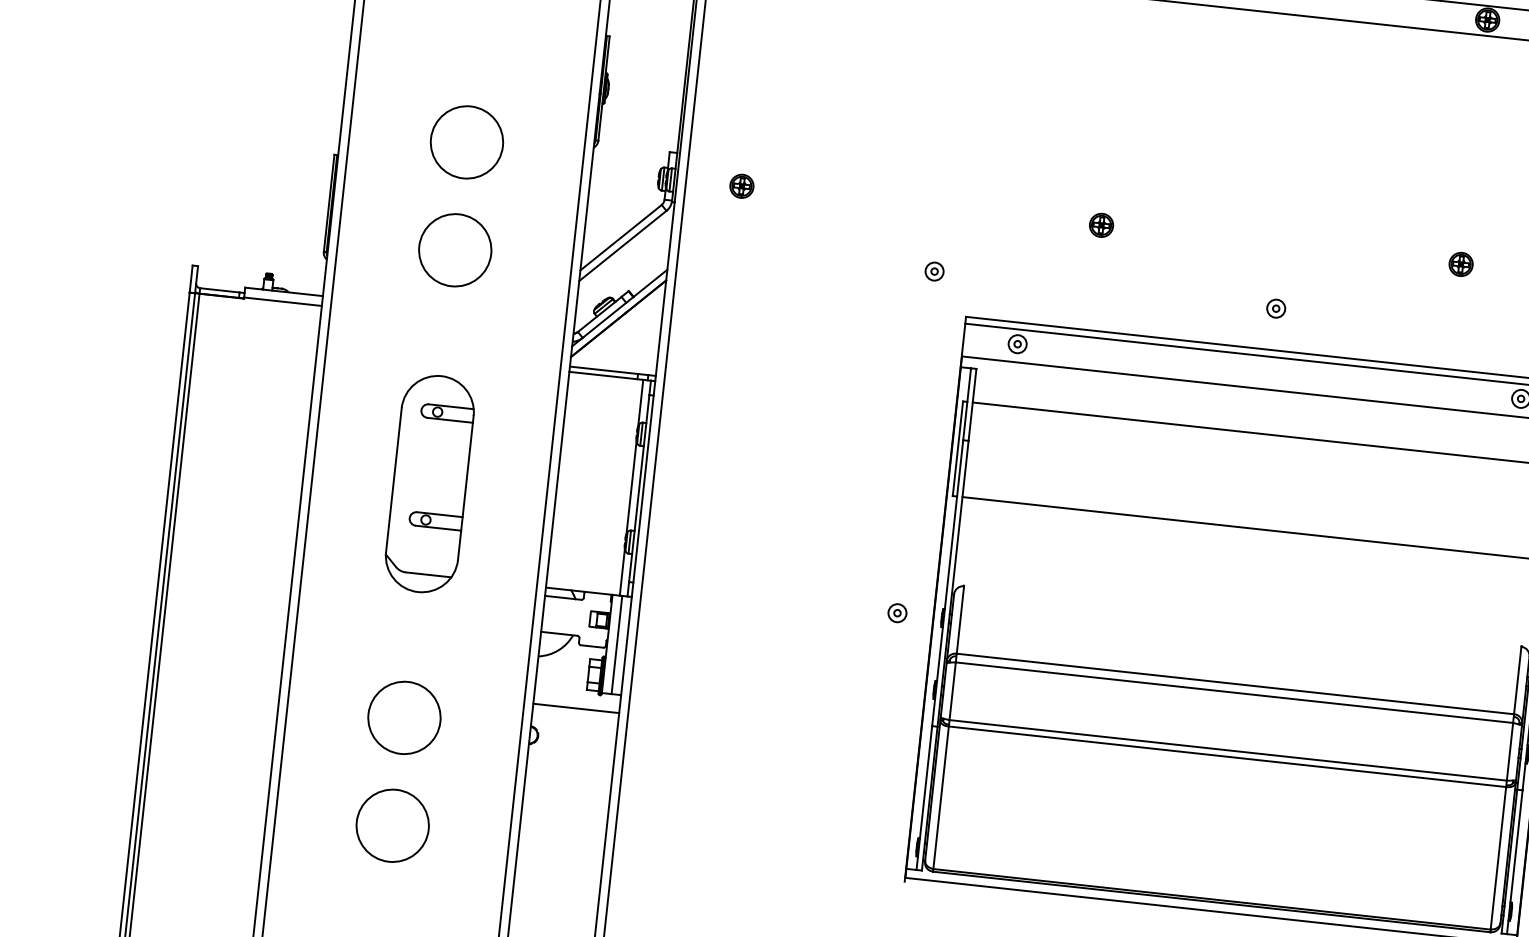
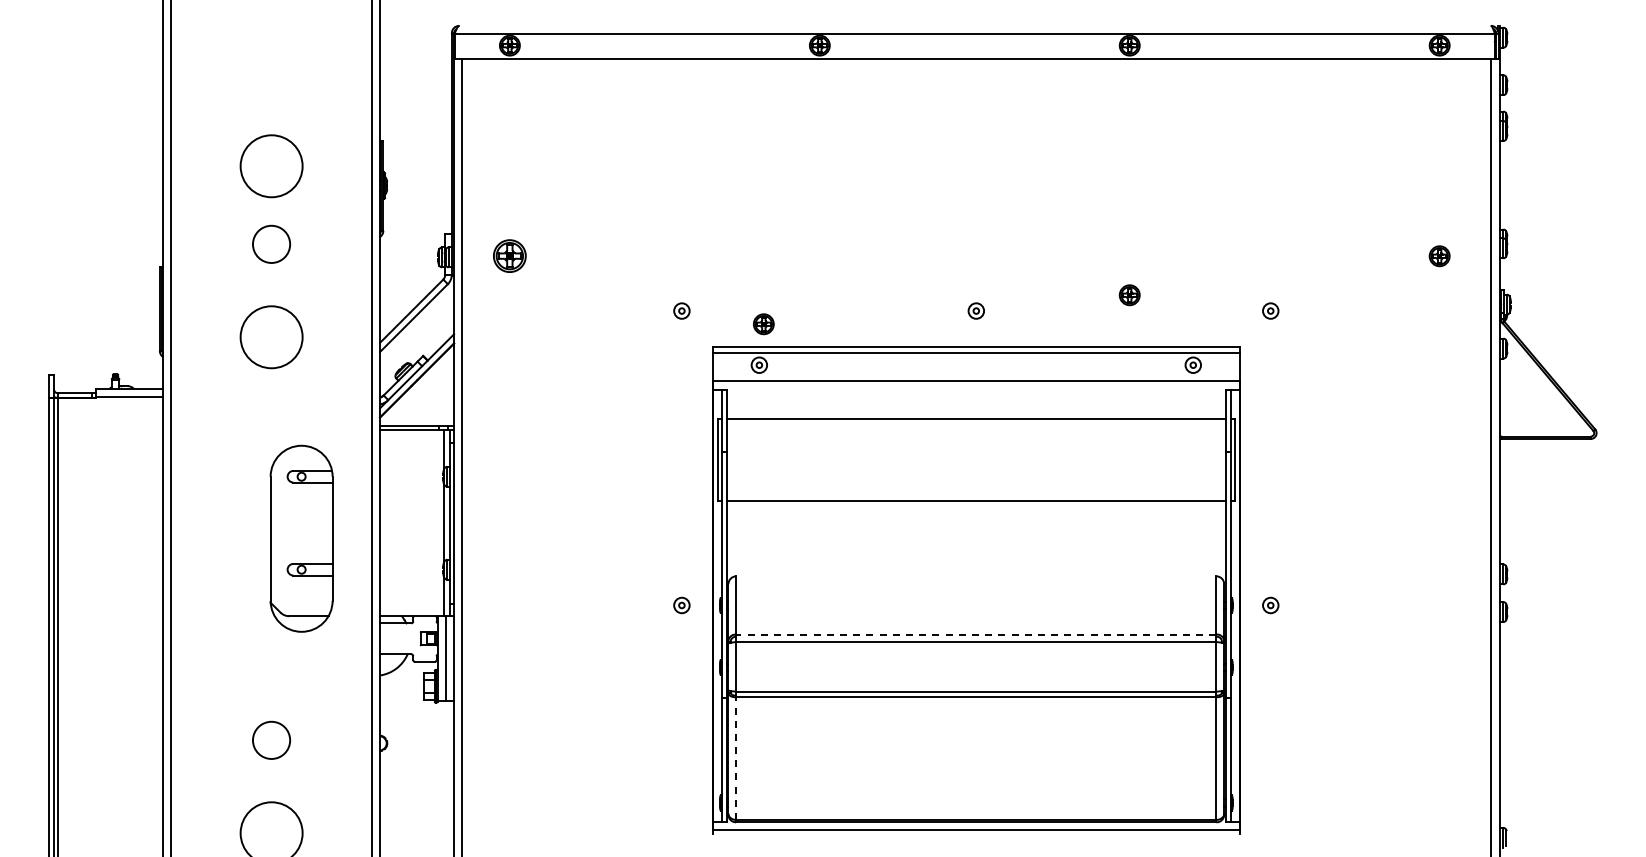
circle: (476, 52) -> (271, 166), added
circle: (466, 142) -> (271, 244), size x0.6
part: (741, 186) -> (509, 256), size x1.6
part: (1101, 225) -> (763, 324), moved
part: (1460, 264) -> (1129, 295), moved
part: (429, 483) -> (301, 538), moved
line: (1234, 683) -> (975, 634), solid -> dashed
line: (576, 708) -> (417, 716), removed
circle: (404, 718) -> (271, 740), size x0.6
line: (941, 797) -> (736, 758), solid -> dashed

